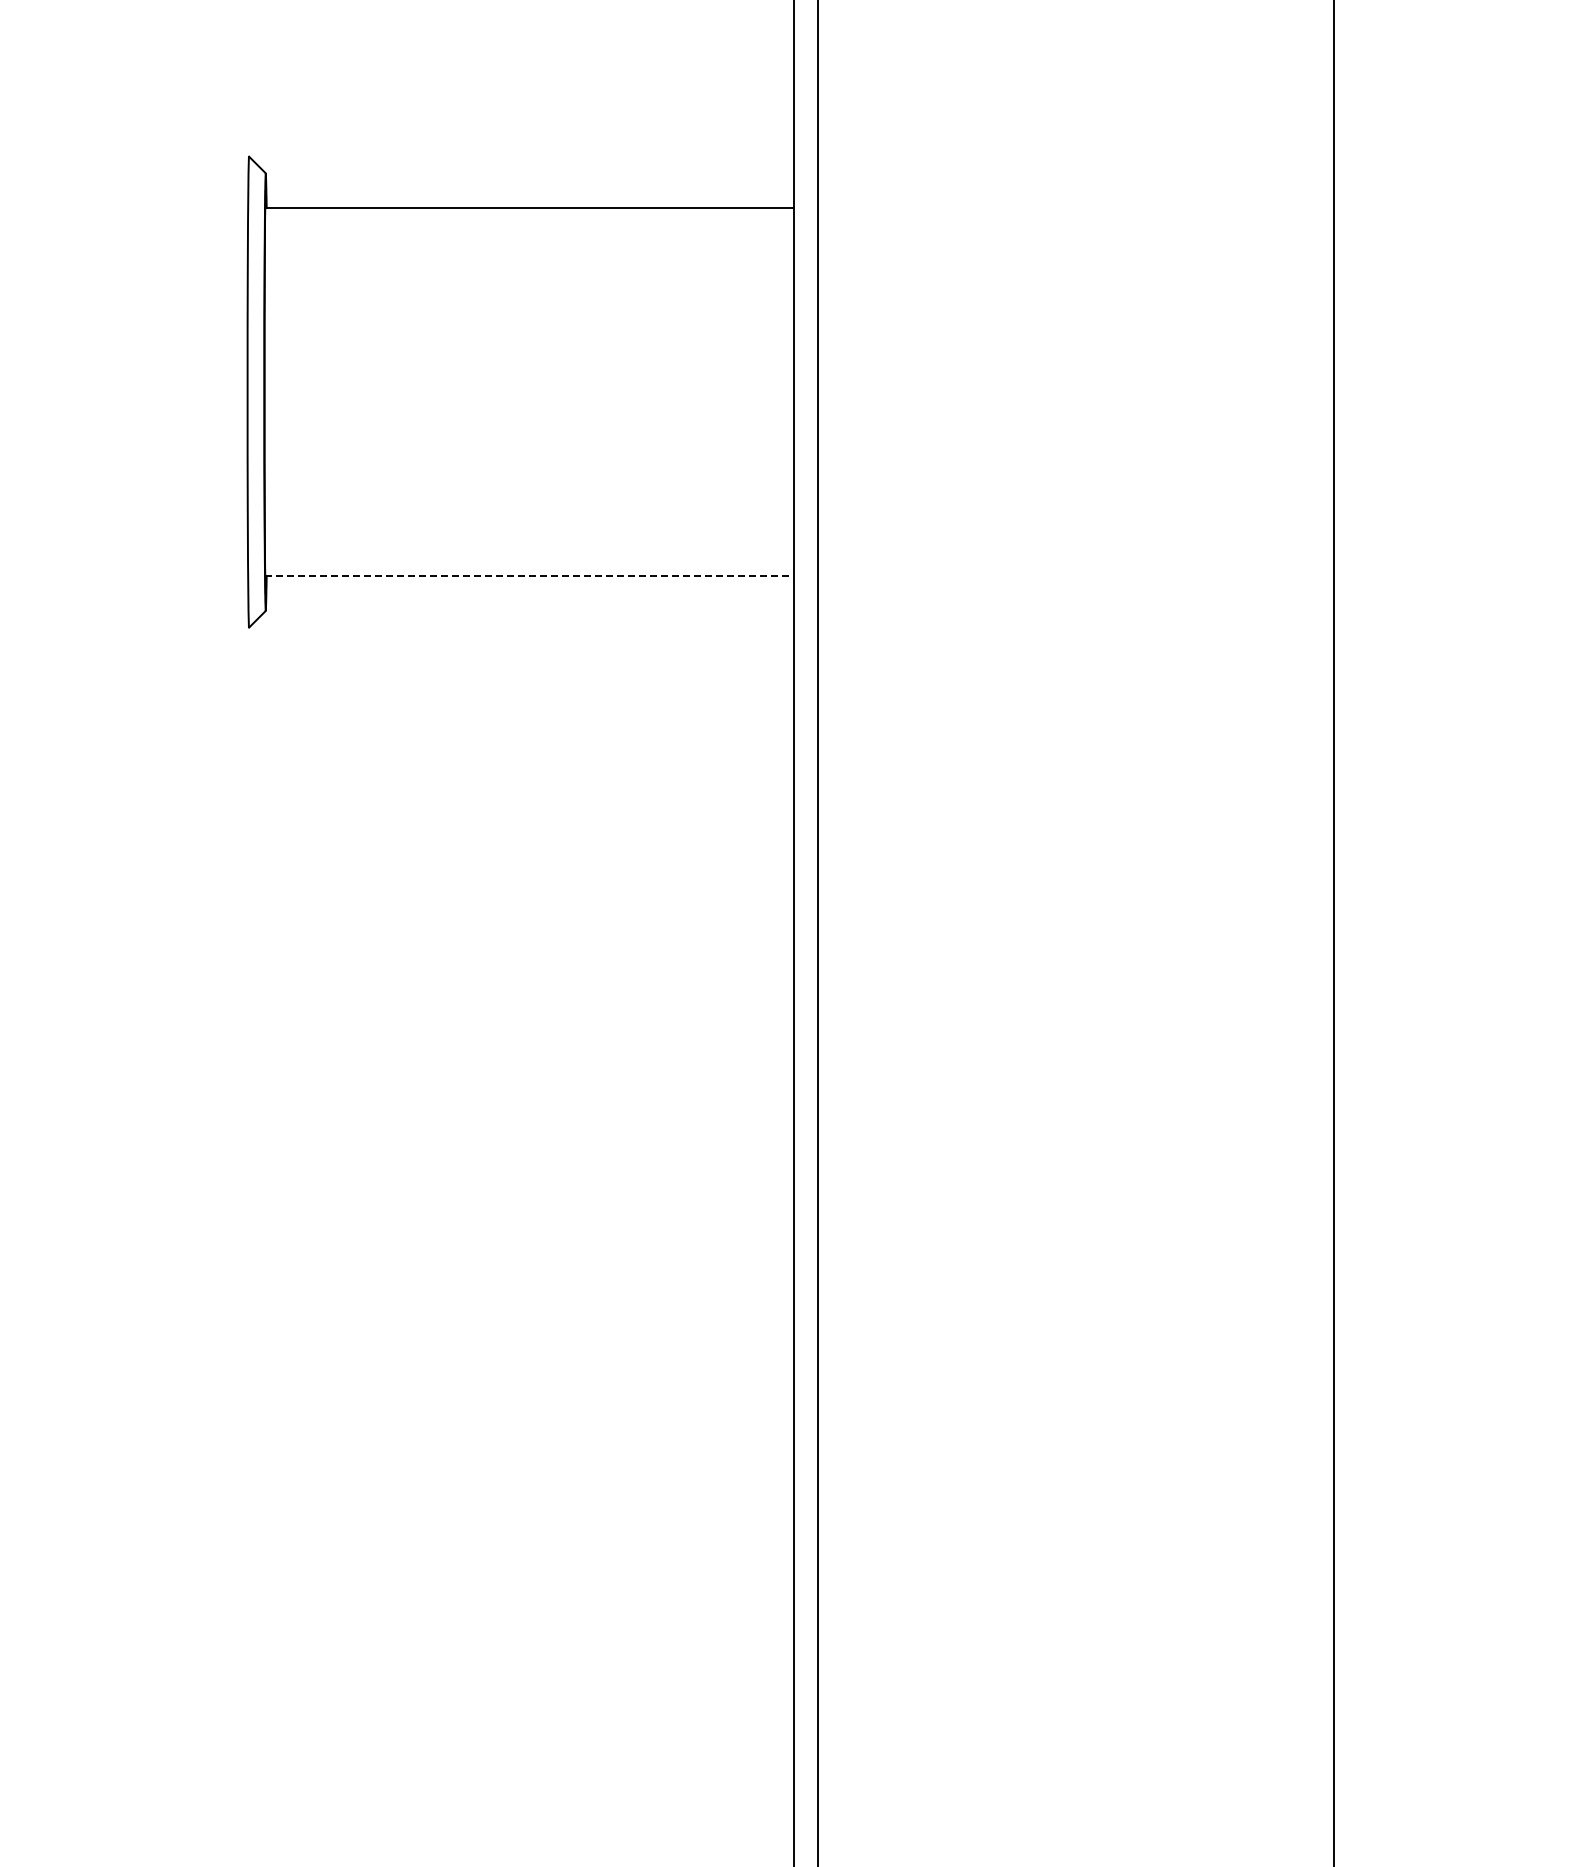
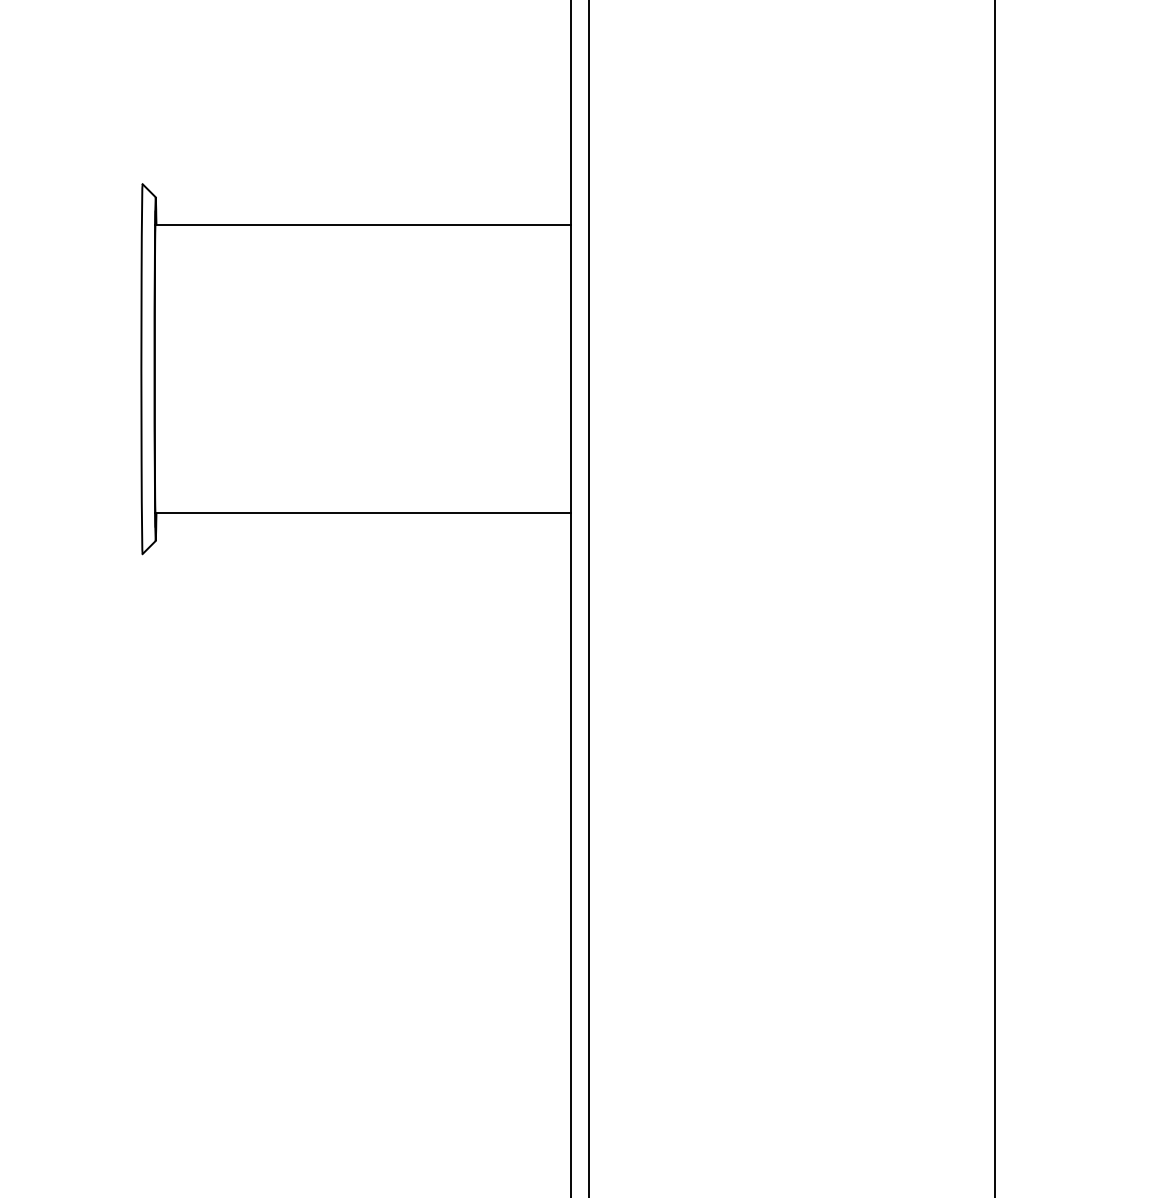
line: (529, 575) -> (362, 513), dashed -> solid

